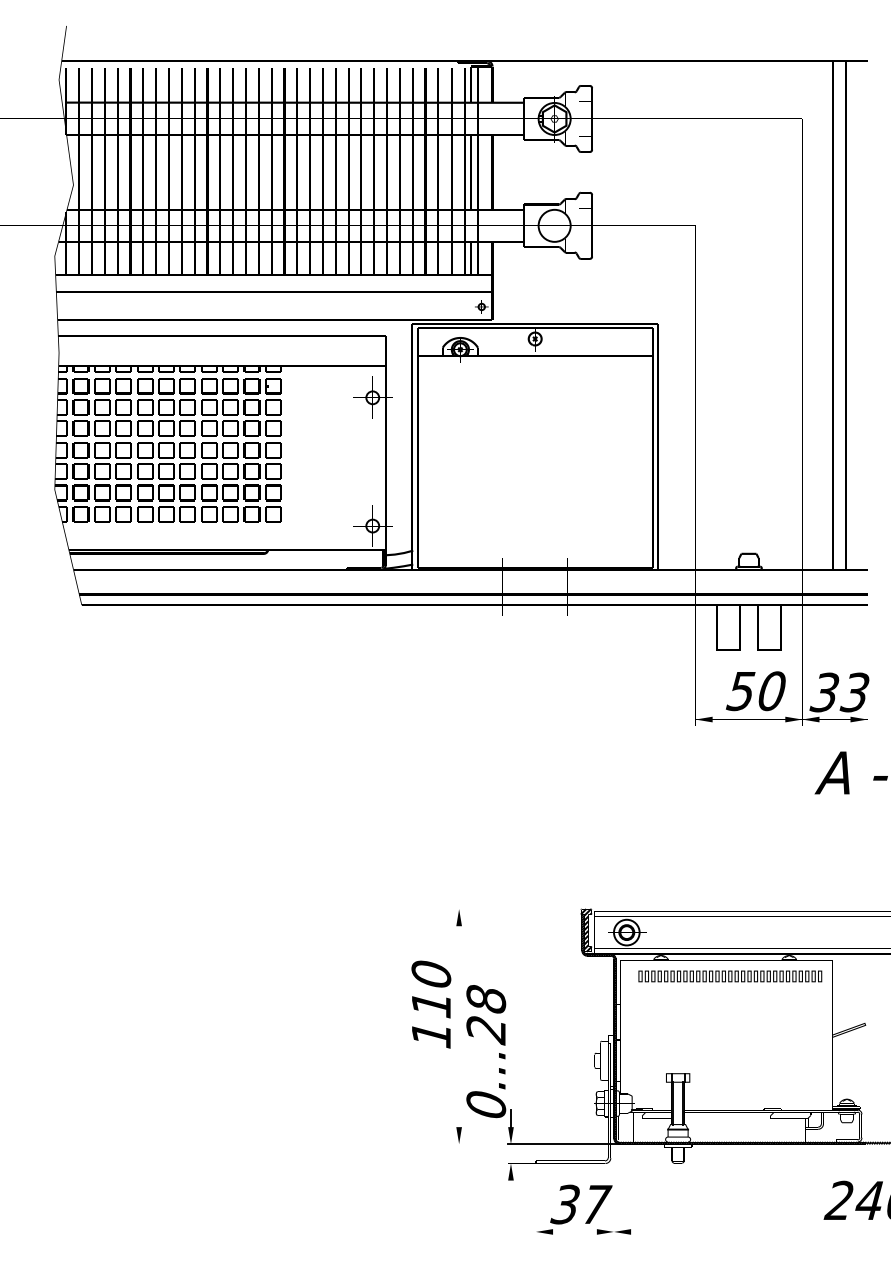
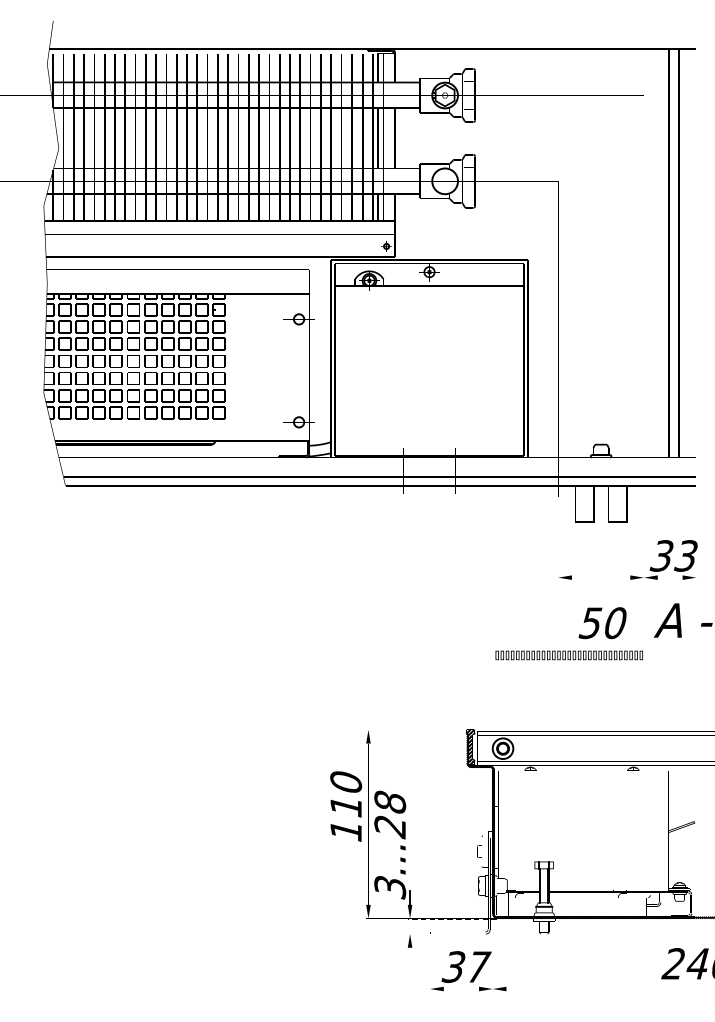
text: (755, 691) -> (602, 623), moved
part: (730, 976) -> (569, 655), moved
text: (486, 1105) -> (390, 887), 0...28 -> 3...28
line: (563, 1144) -> (452, 918), solid -> dashed

